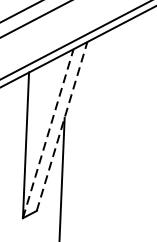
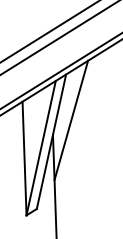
line: (89, 101) -> (71, 120), added
line: (62, 126) -> (51, 141), dashed -> solid
line: (48, 134) -> (41, 148), dashed -> solid

